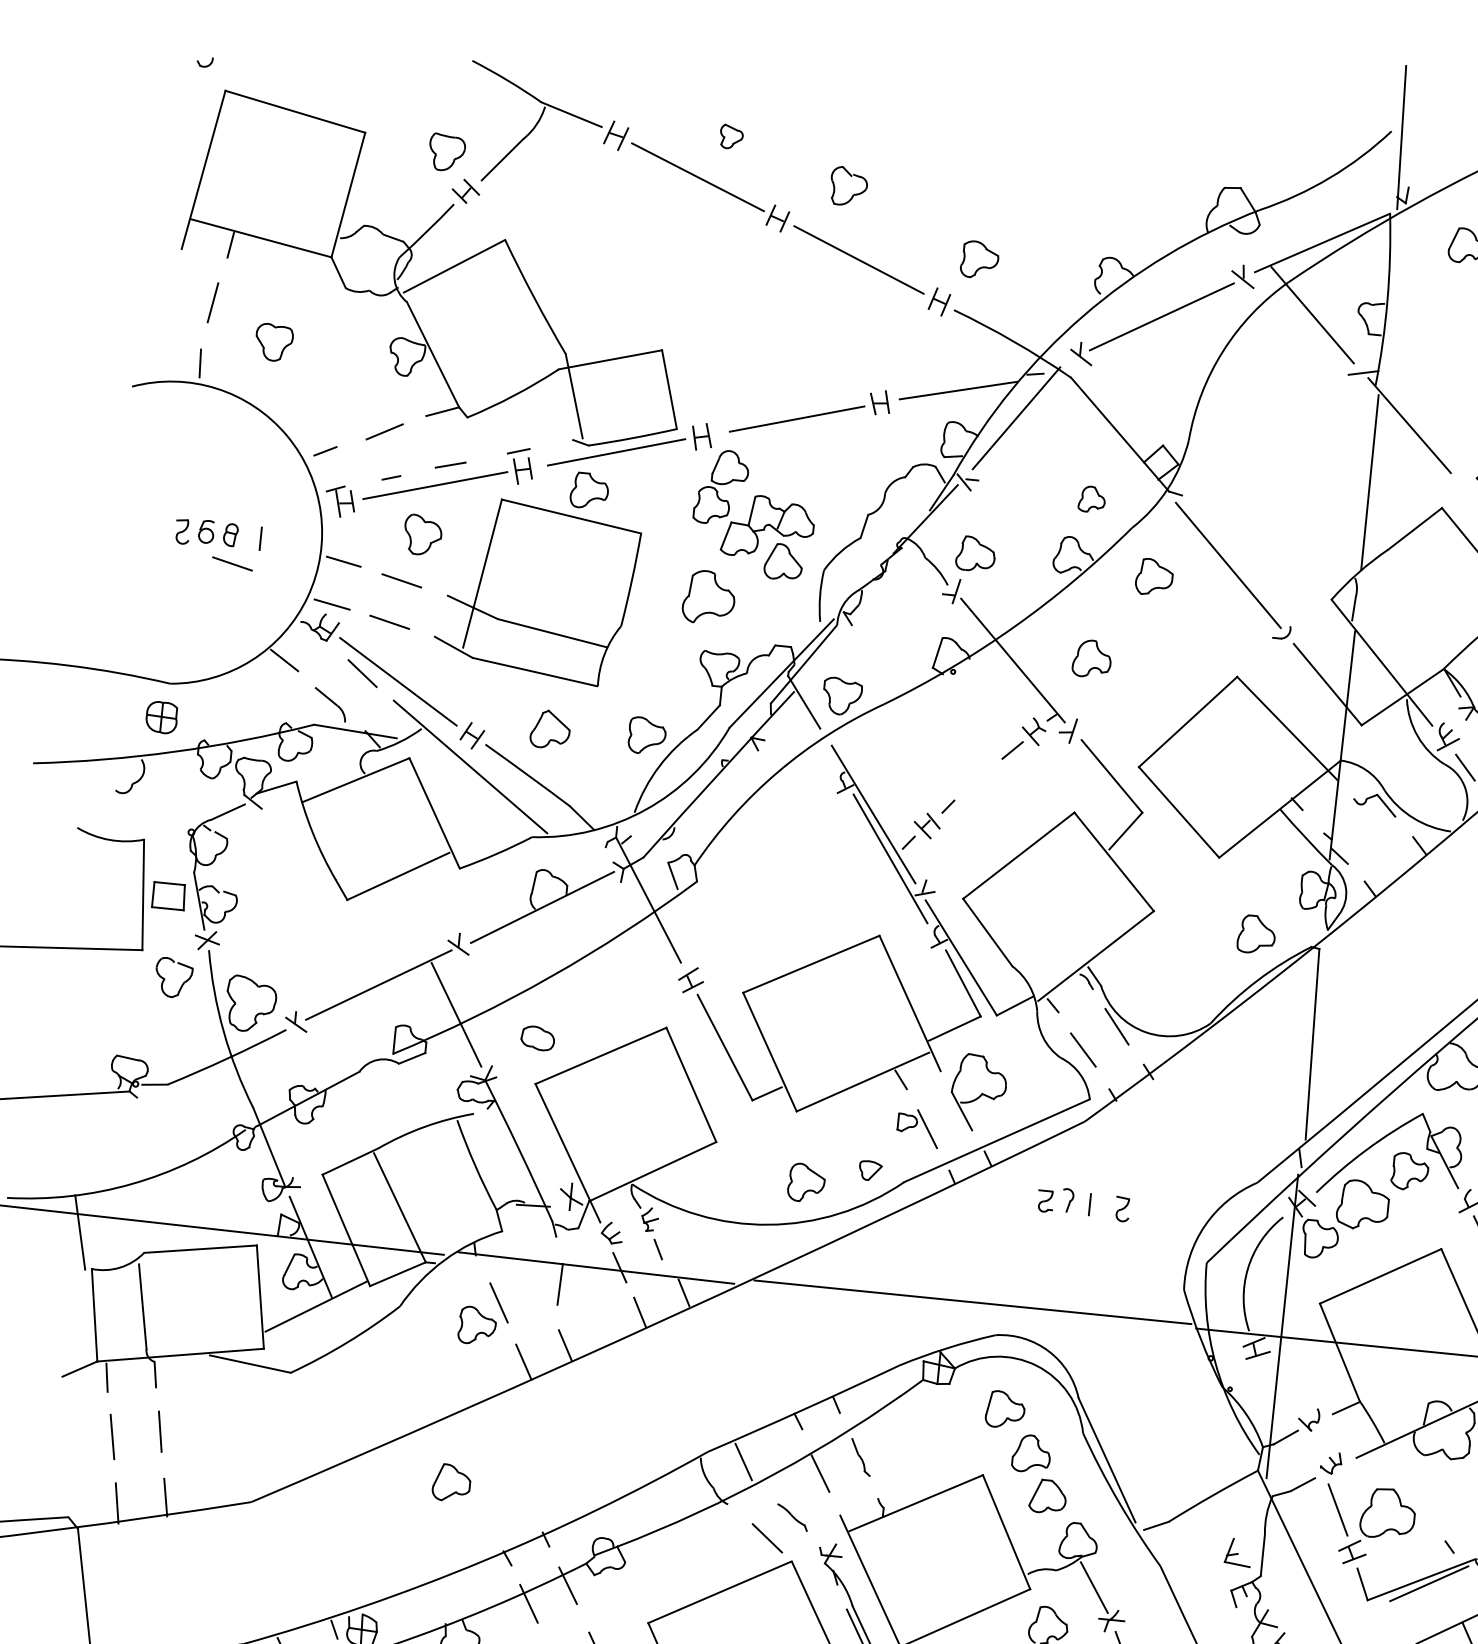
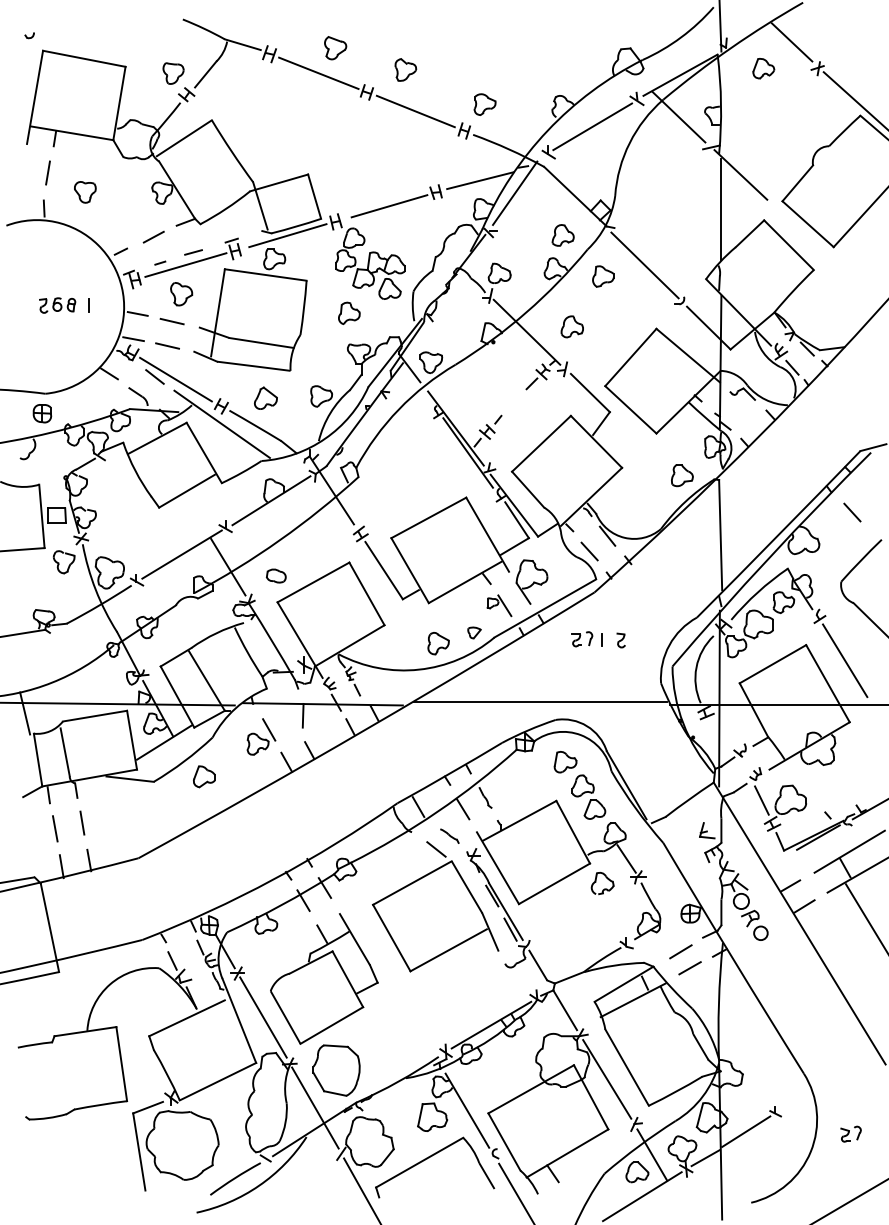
part: (731, 137) -> (335, 48), size x1.67
part: (1090, 499) -> (562, 235), size x1.43
line: (231, 563) -> (73, 321), removed
part: (709, 595) -> (349, 312), size x0.71
part: (451, 1482) -> (204, 776), moved

